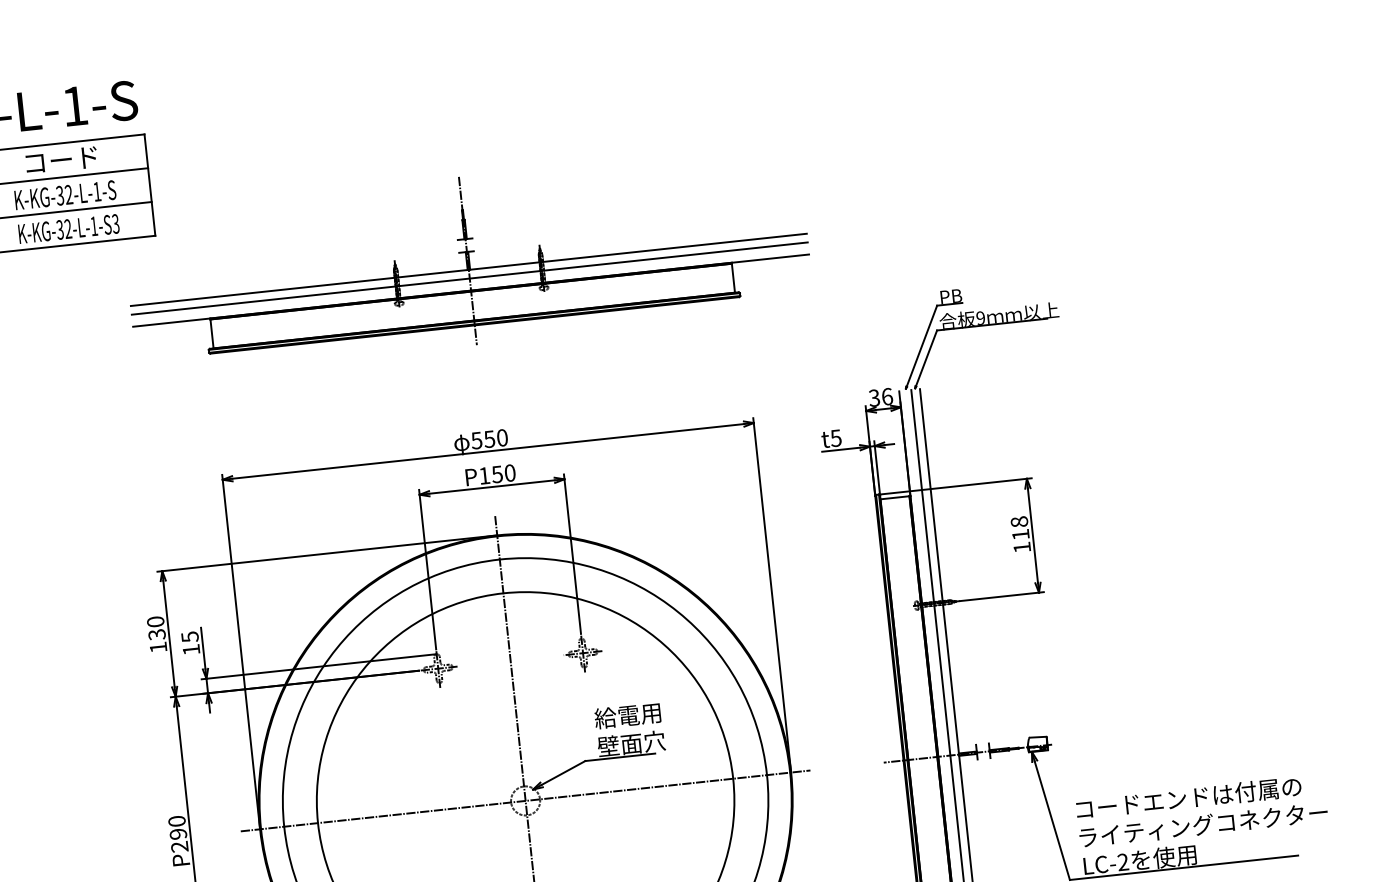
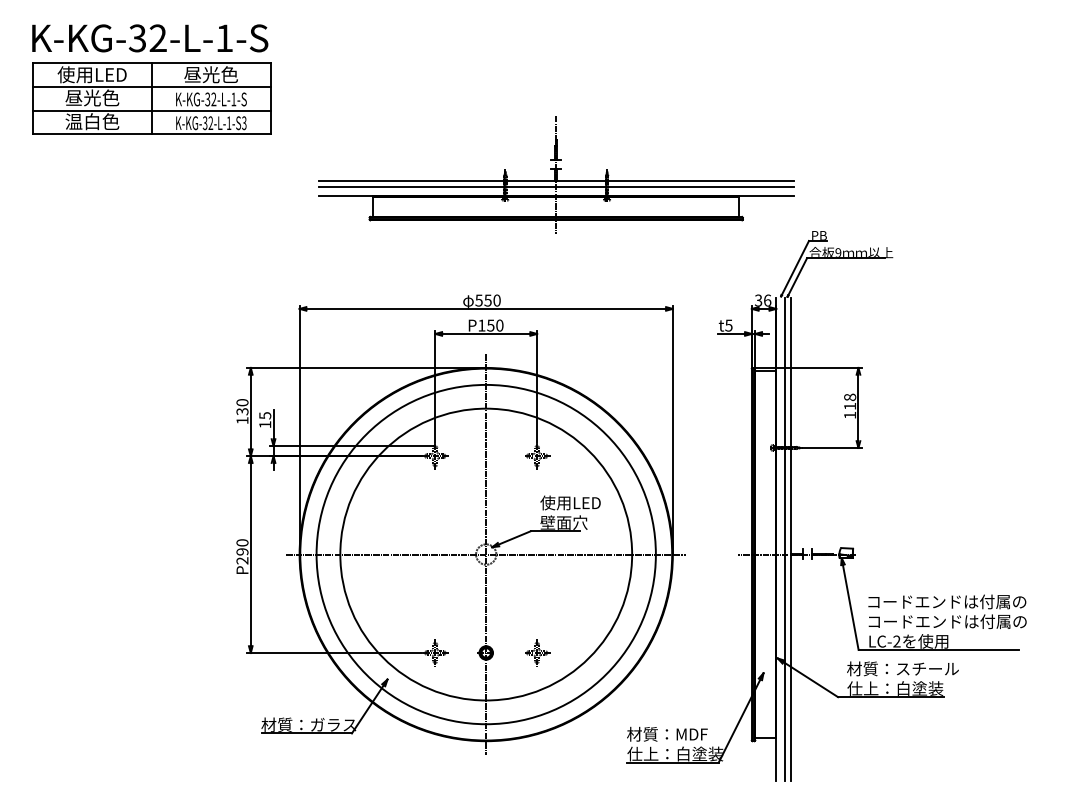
text: (60, 159) -> (210, 74), コード -> 昼光色
part: (468, 260) -> (556, 174), moved
text: (637, 714) -> (570, 502), 給電用 -> 使用LED
text: (1203, 824) -> (955, 621), ライティングコネクター -> コードエンドは付属の

